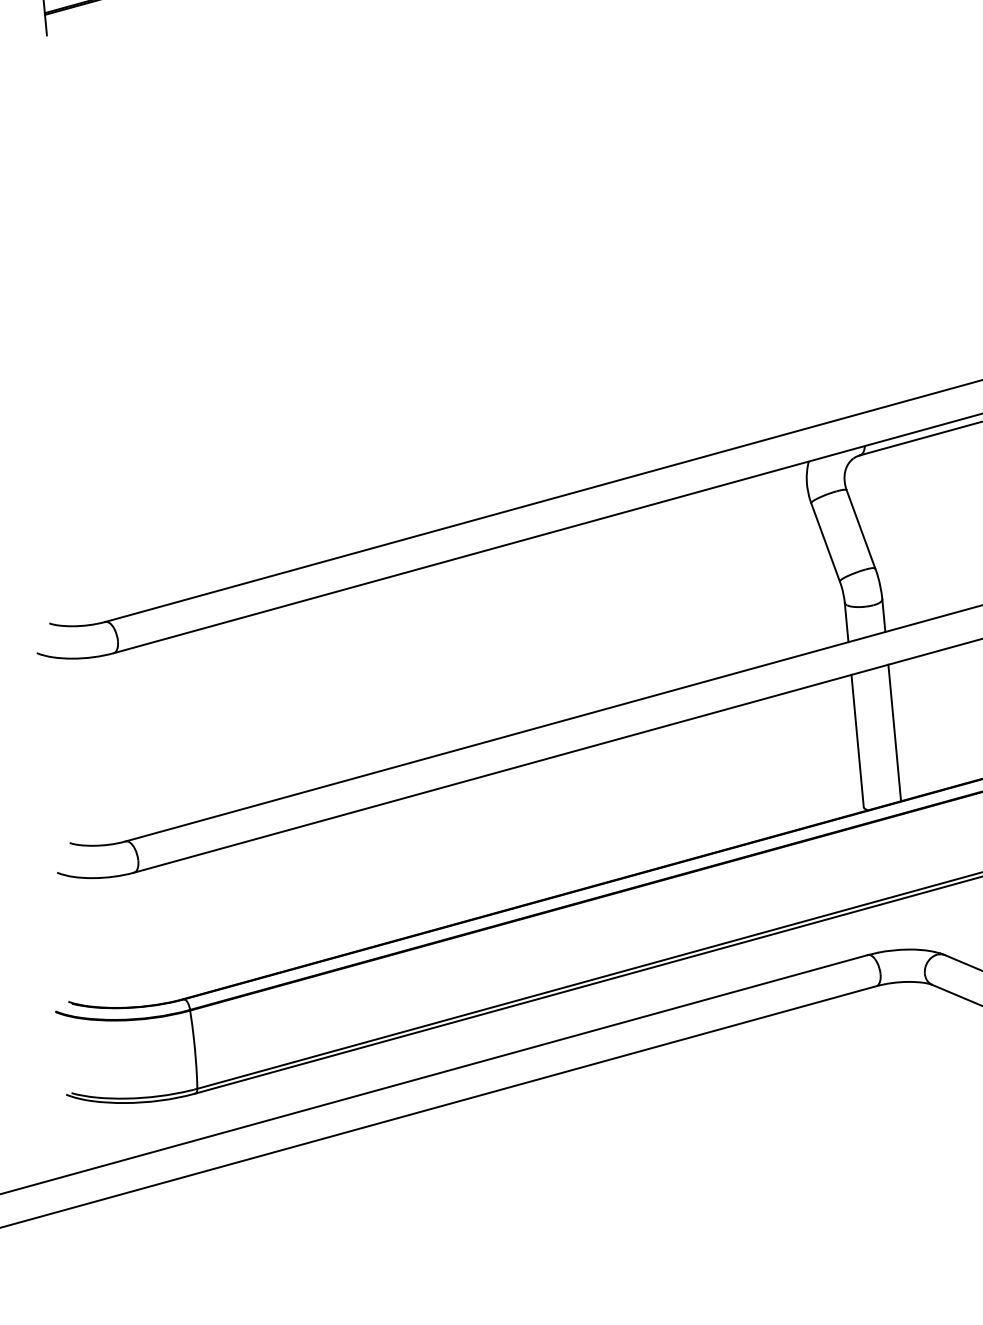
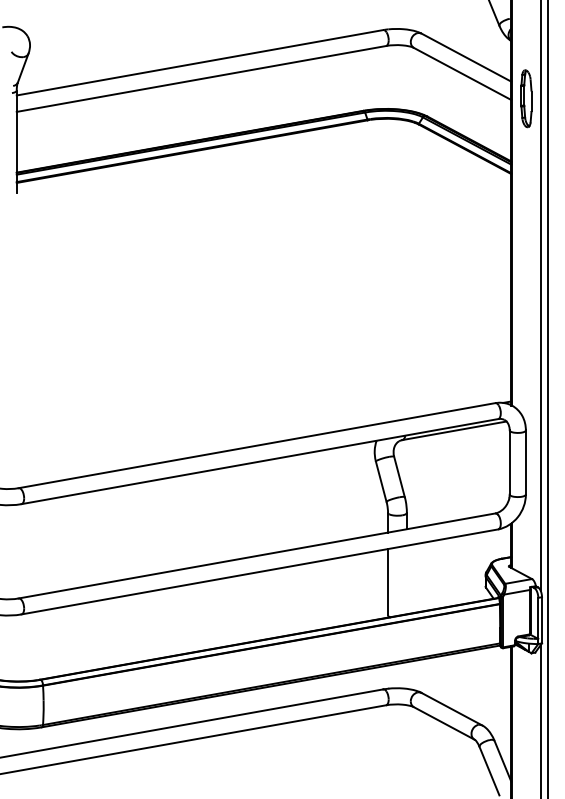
line: (893, 732) -> (406, 579), removed

